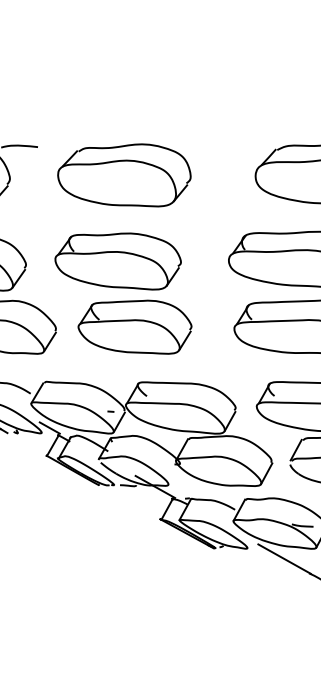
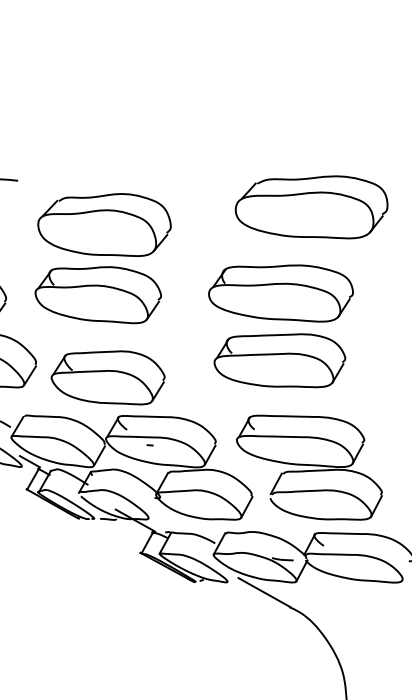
part: (124, 174) -> (104, 224), moved
part: (134, 326) -> (107, 377), moved
line: (110, 411) -> (149, 445), moved

